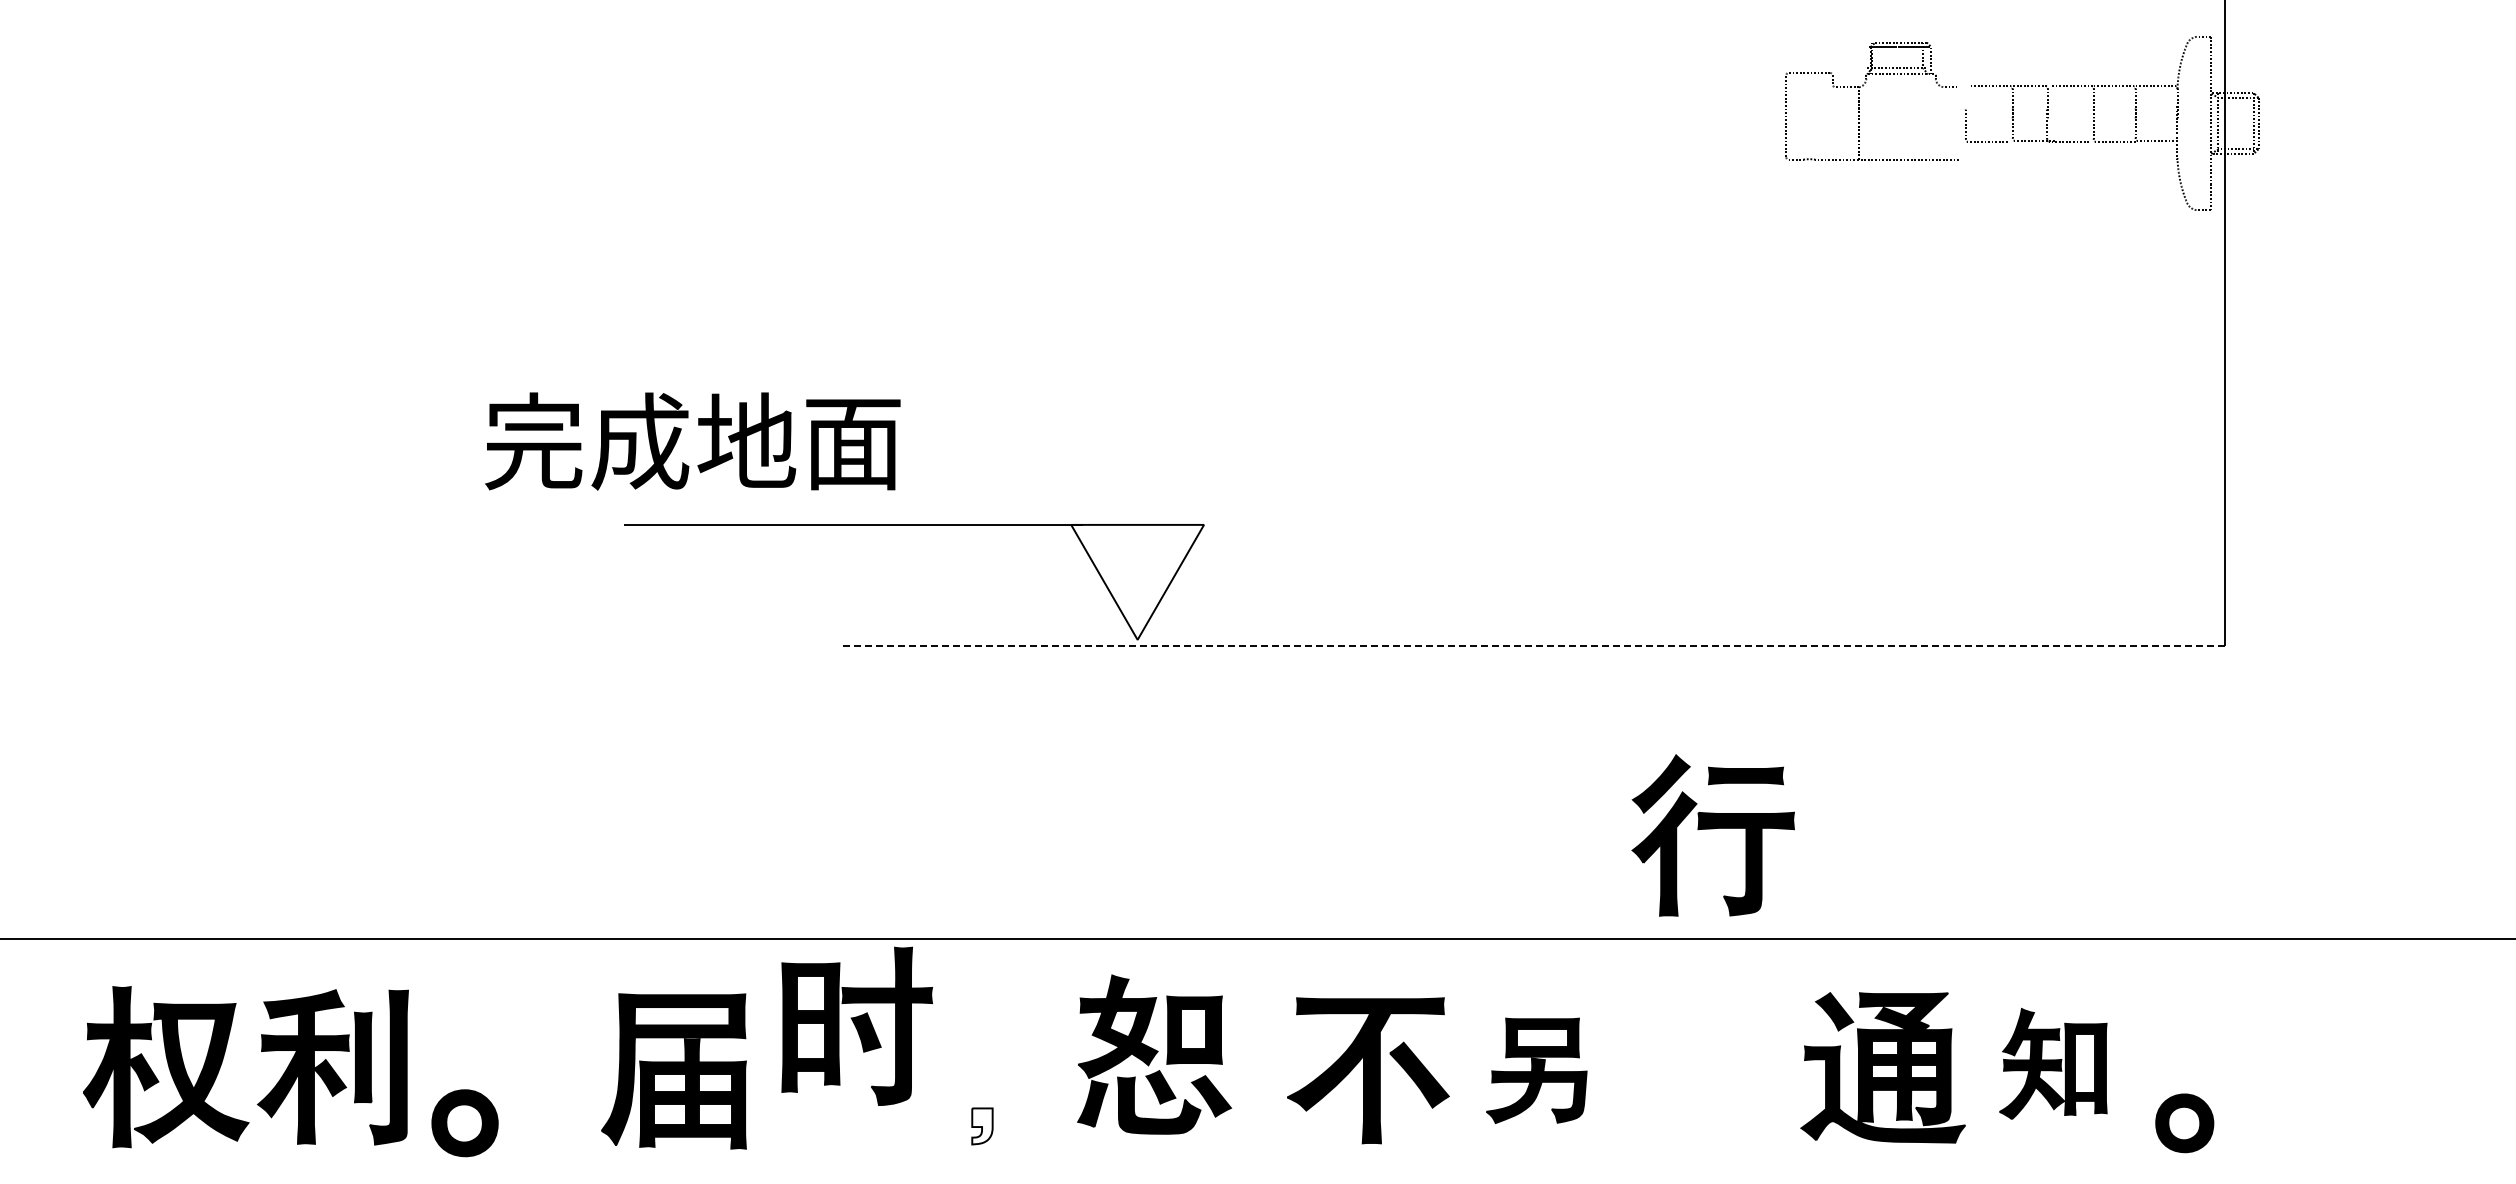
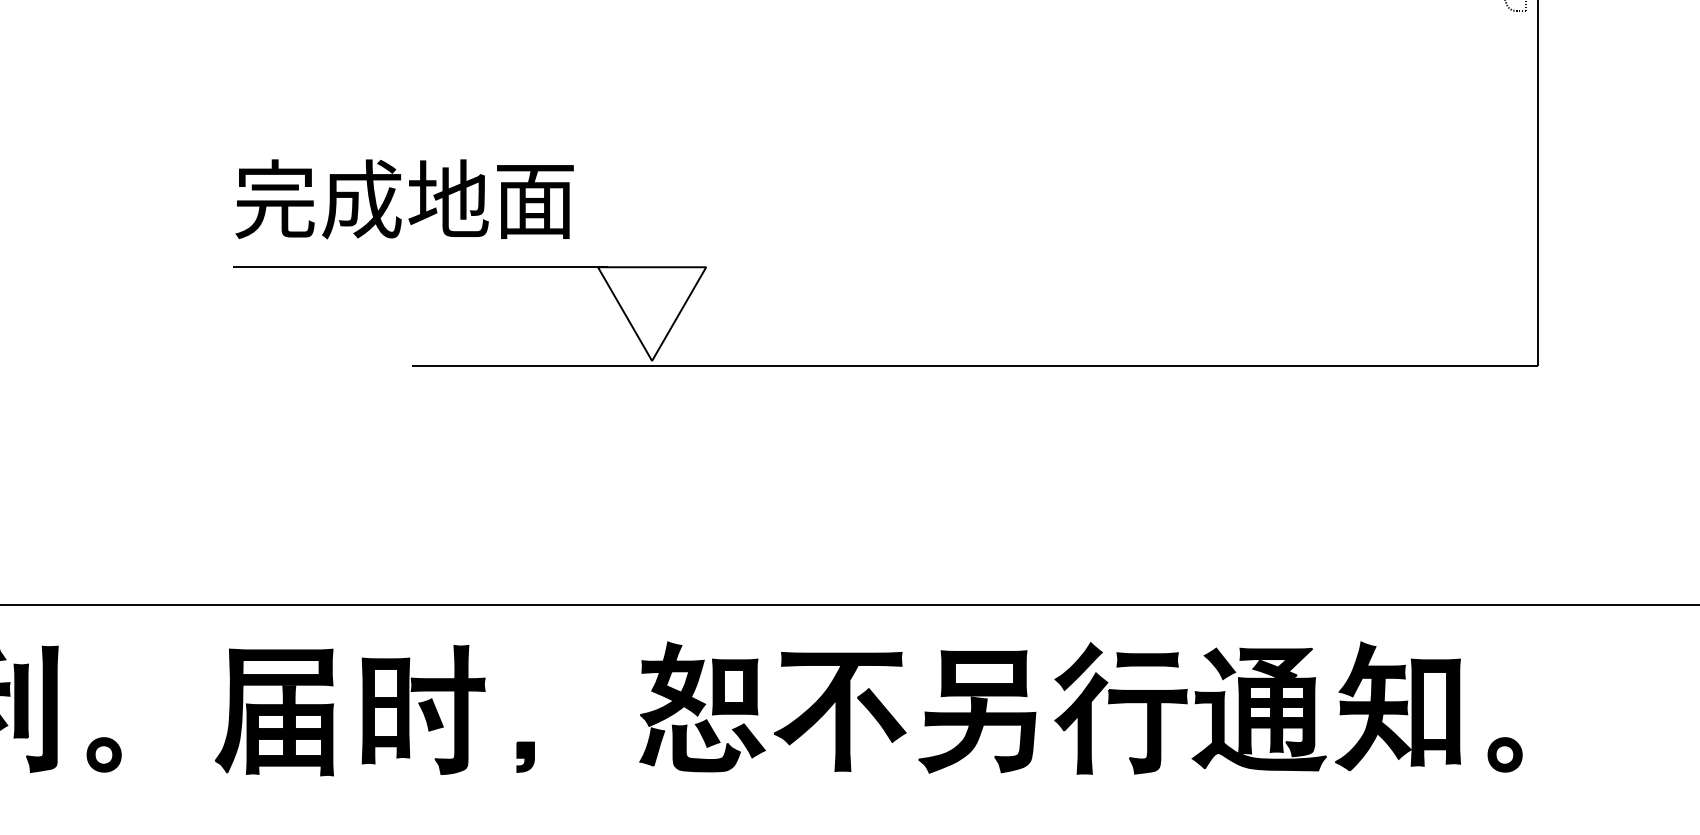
text: (692, 441) -> (404, 199), moved
line: (1533, 645) -> (974, 365), dashed -> solid
part: (1712, 835) -> (1120, 708), moved
part: (856, 1025) -> (423, 709), moved
part: (1154, 1054) -> (702, 706), moved
part: (2053, 1063) -> (1398, 705), size x1.43
part: (1536, 1070) -> (977, 711), size x1.43
part: (464, 1123) -> (103, 754), size x0.62
part: (2184, 1123) -> (1504, 754), size x0.71
fill: (982, 1126) -> (525, 757), added

